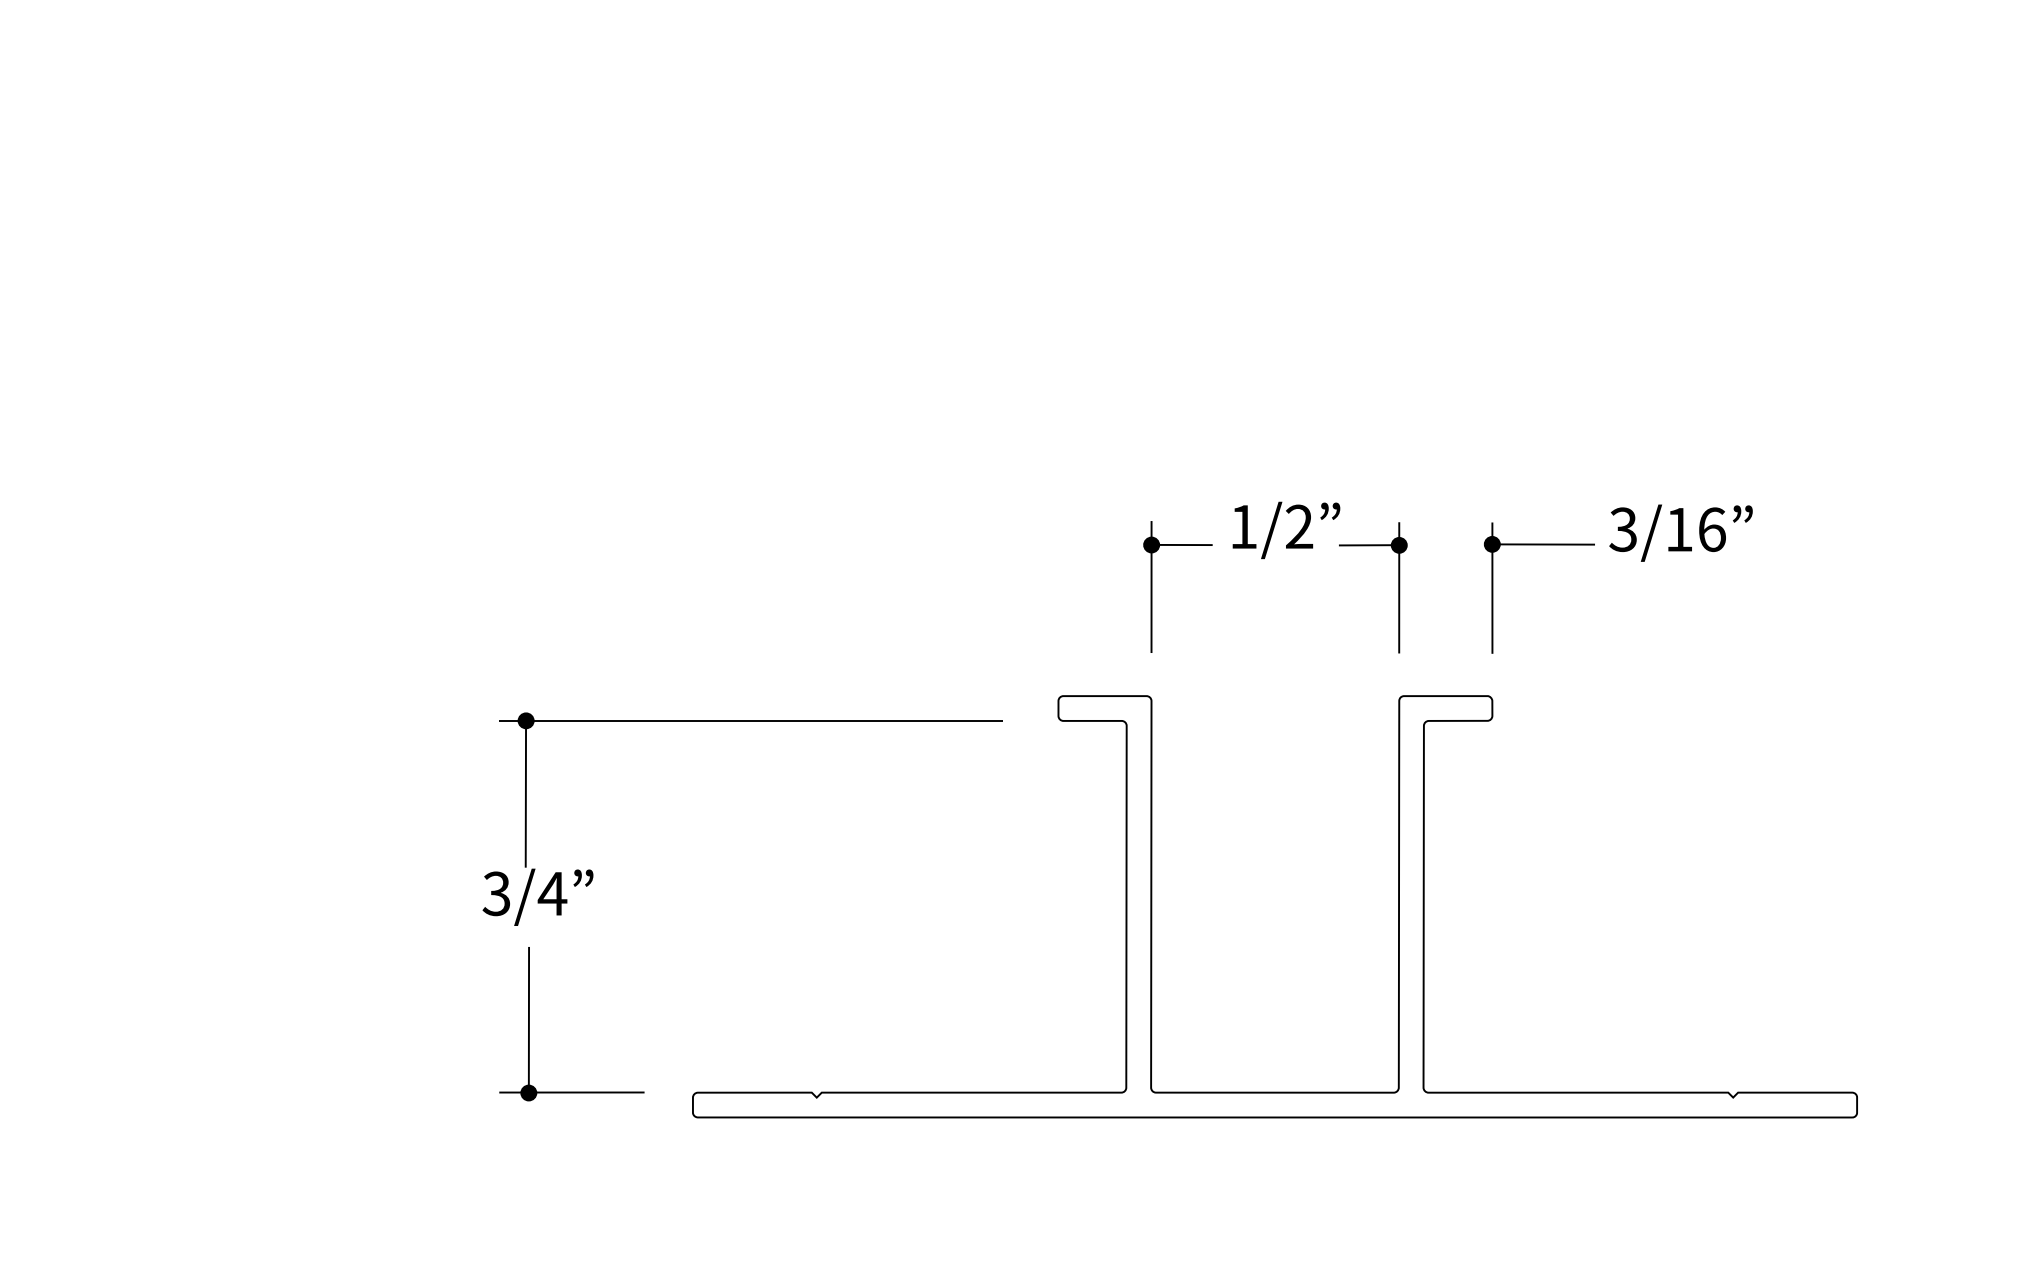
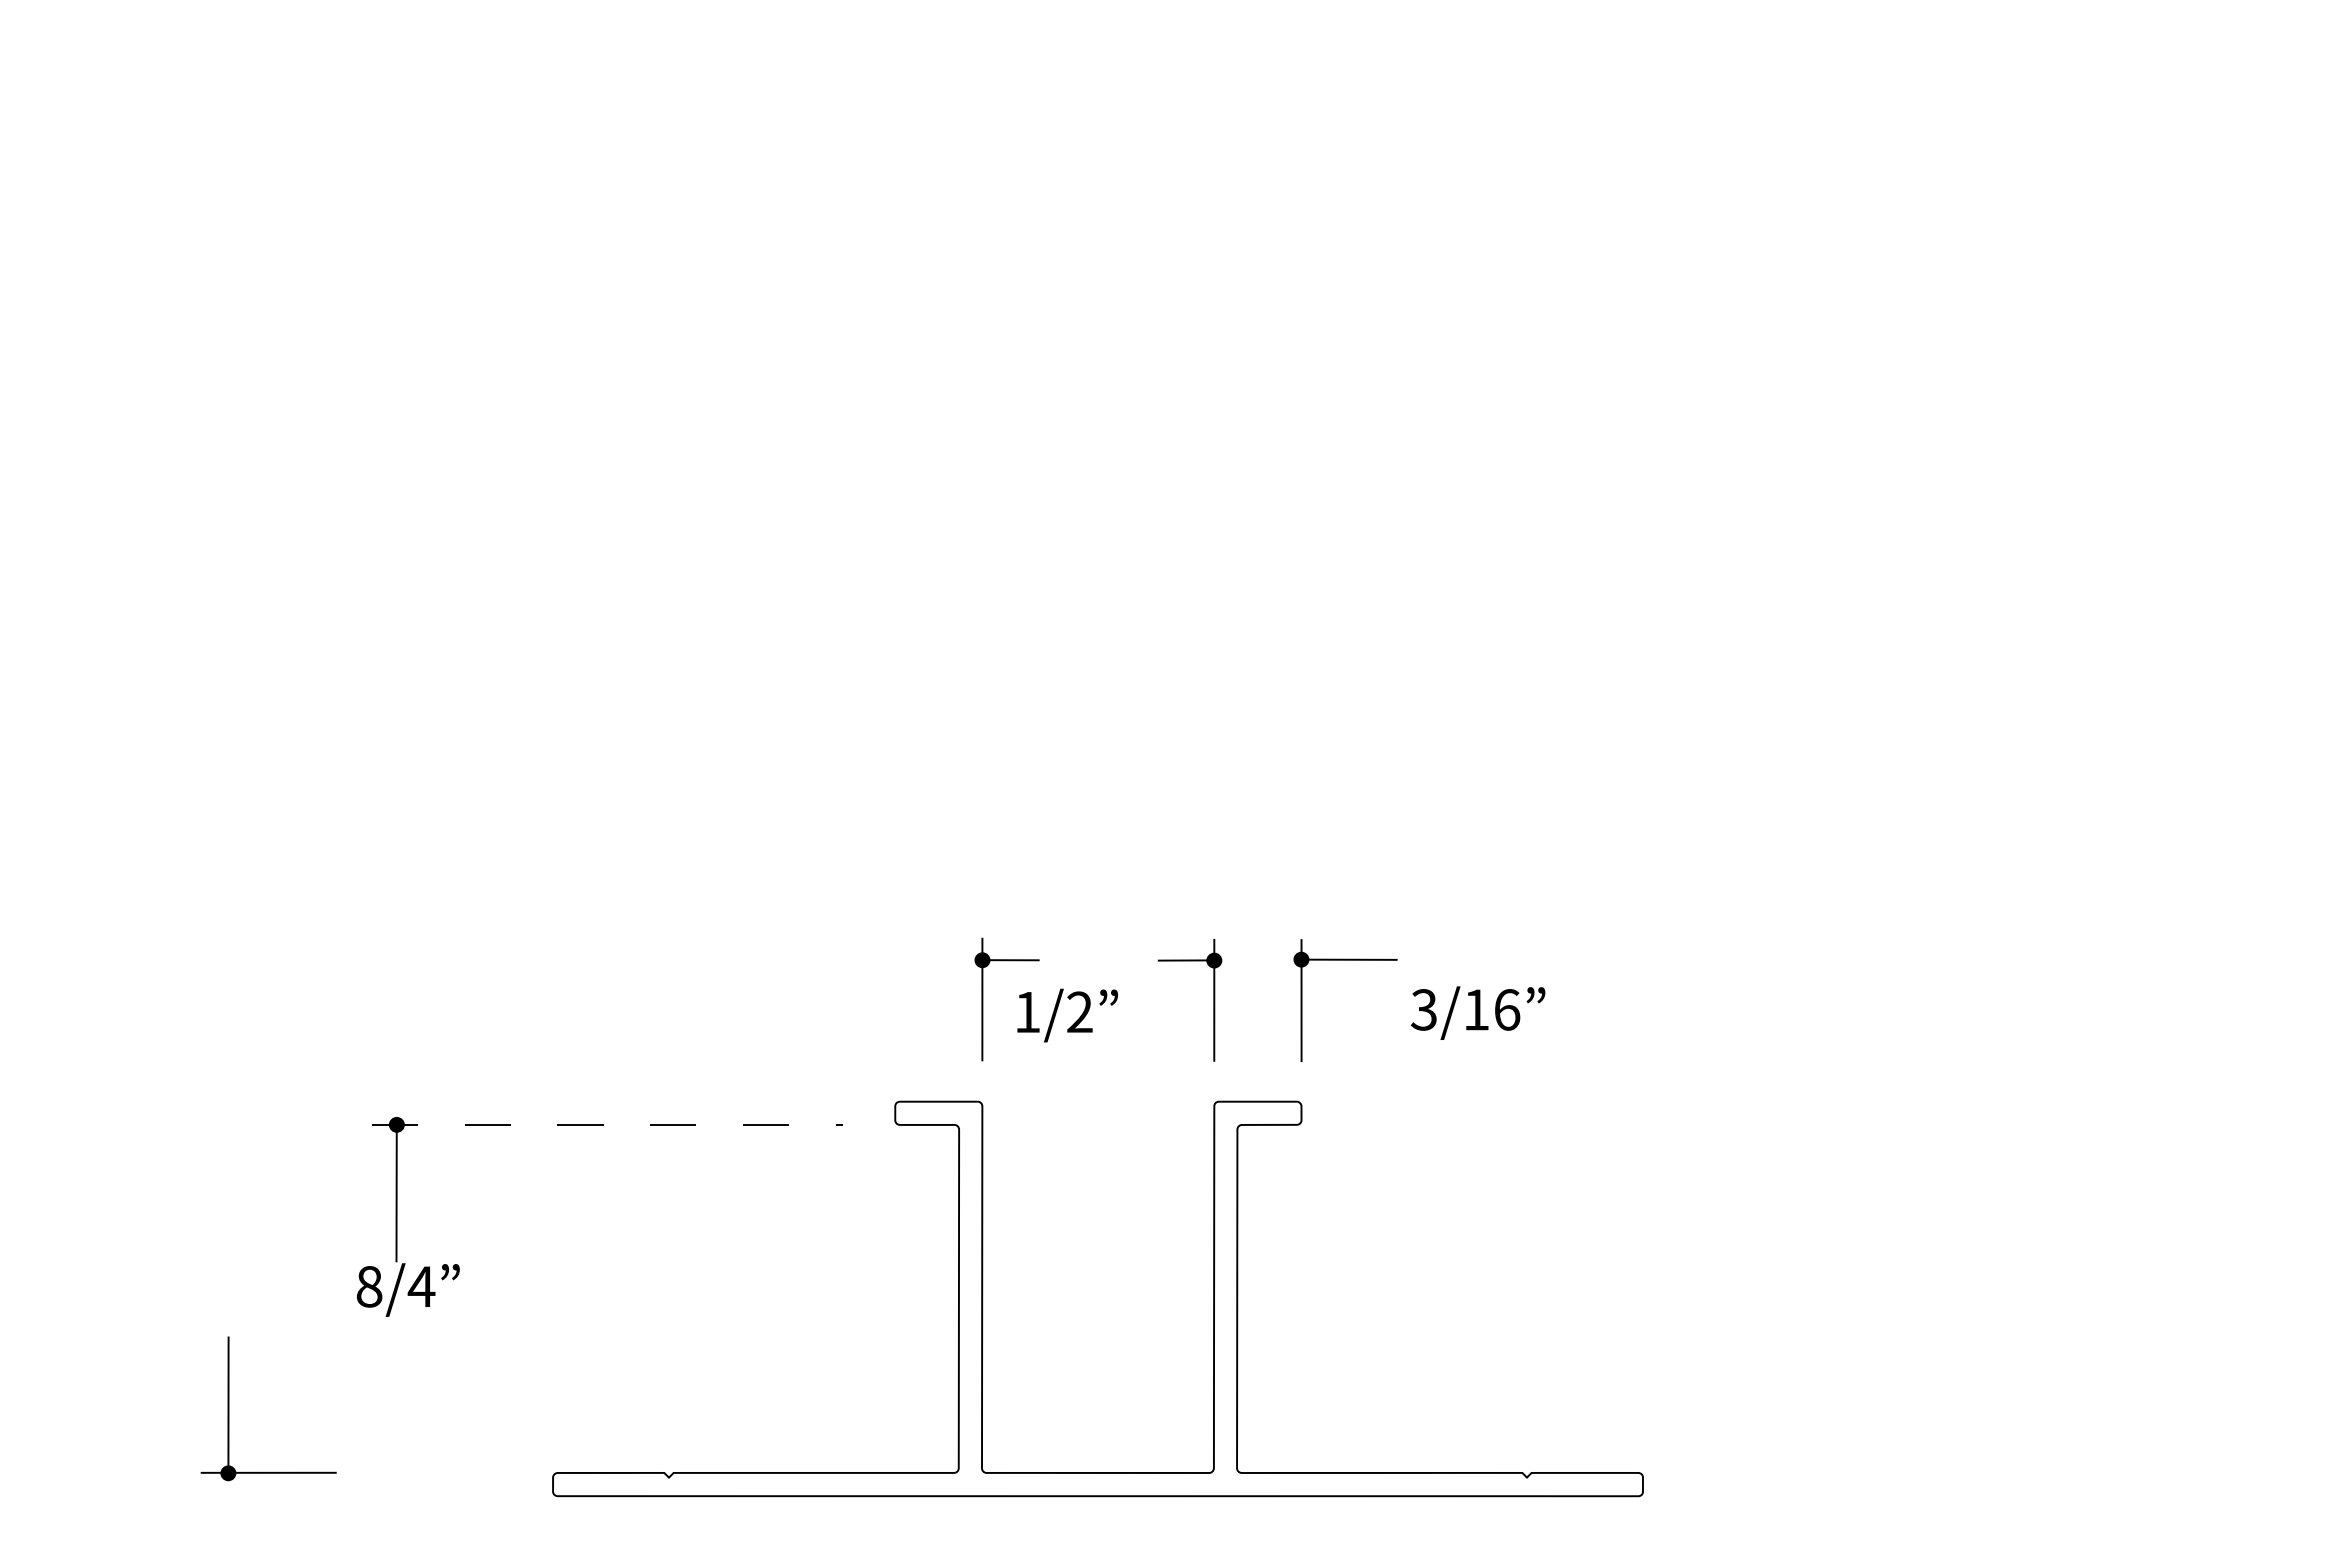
text: (1286, 530) -> (1067, 1015), moved
text: (1681, 532) -> (1478, 1012), moved
line: (751, 720) -> (607, 1124), solid -> dashed
text: (496, 893) -> (369, 1286), 3/4 -> 8/4
part: (530, 1023) -> (229, 1408), moved

